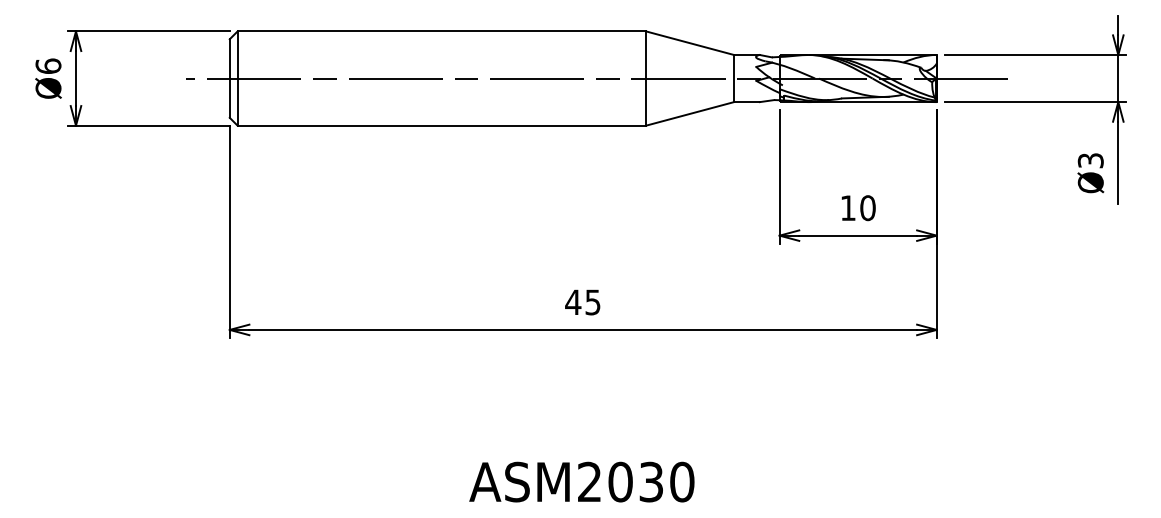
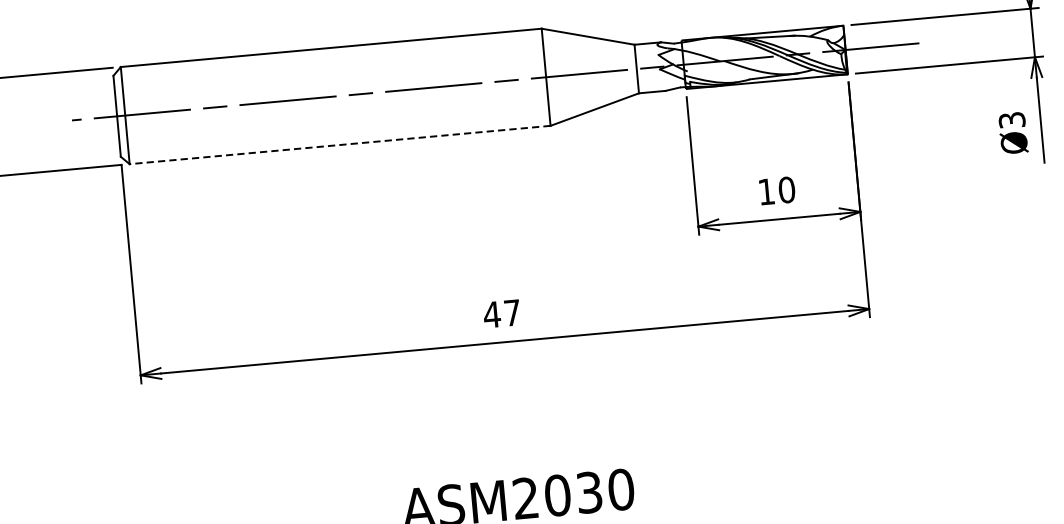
line: (441, 125) -> (339, 144), solid -> dashed
text: (592, 302) -> (511, 313), 45 -> 47

